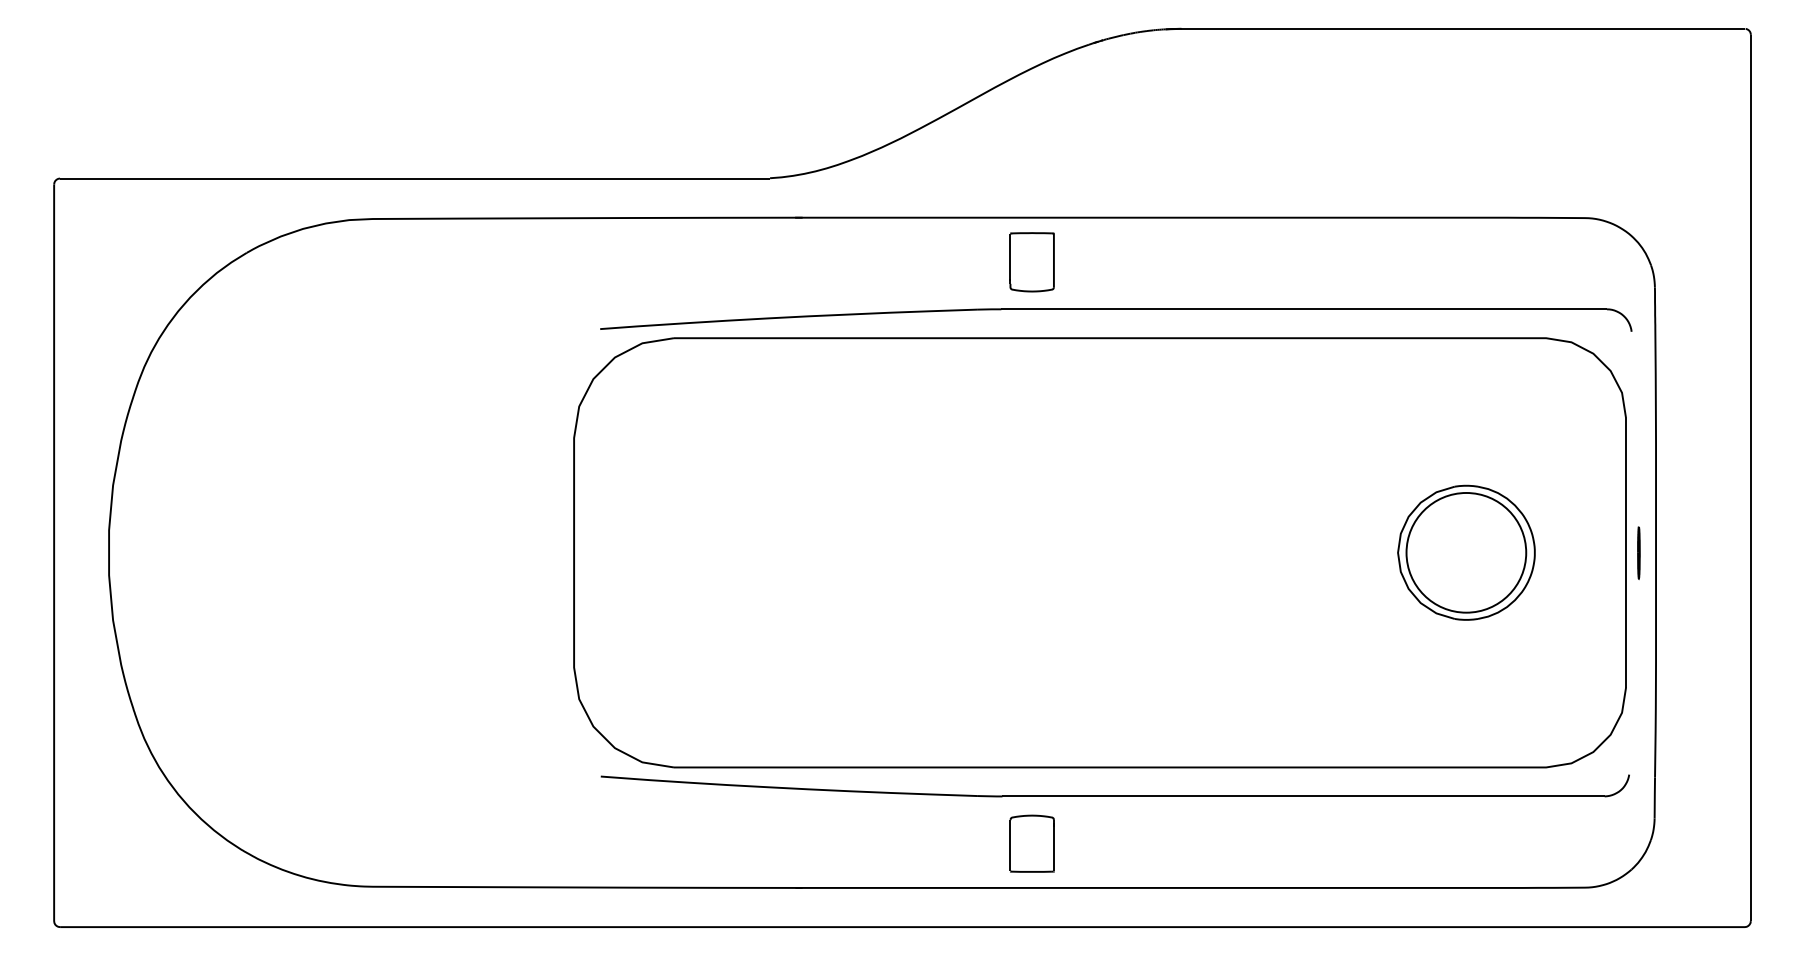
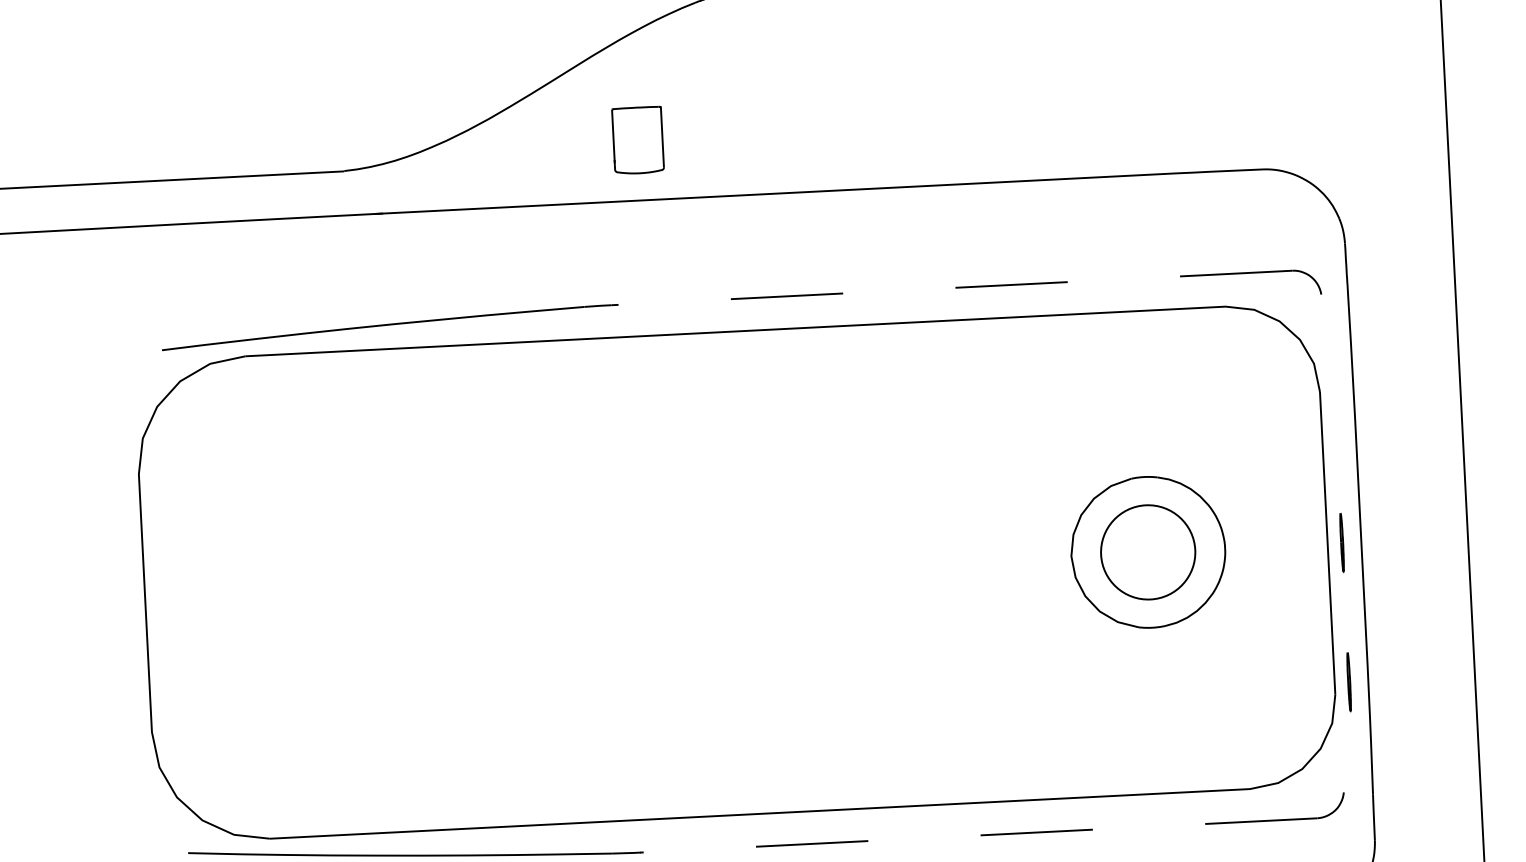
part: (1031, 262) -> (637, 140), moved
line: (1304, 309) -> (952, 288), solid -> dashed
circle: (1466, 552) -> (1148, 552), size x0.7
line: (1638, 676) -> (1348, 681), added
line: (1302, 796) -> (977, 835), solid -> dashed

